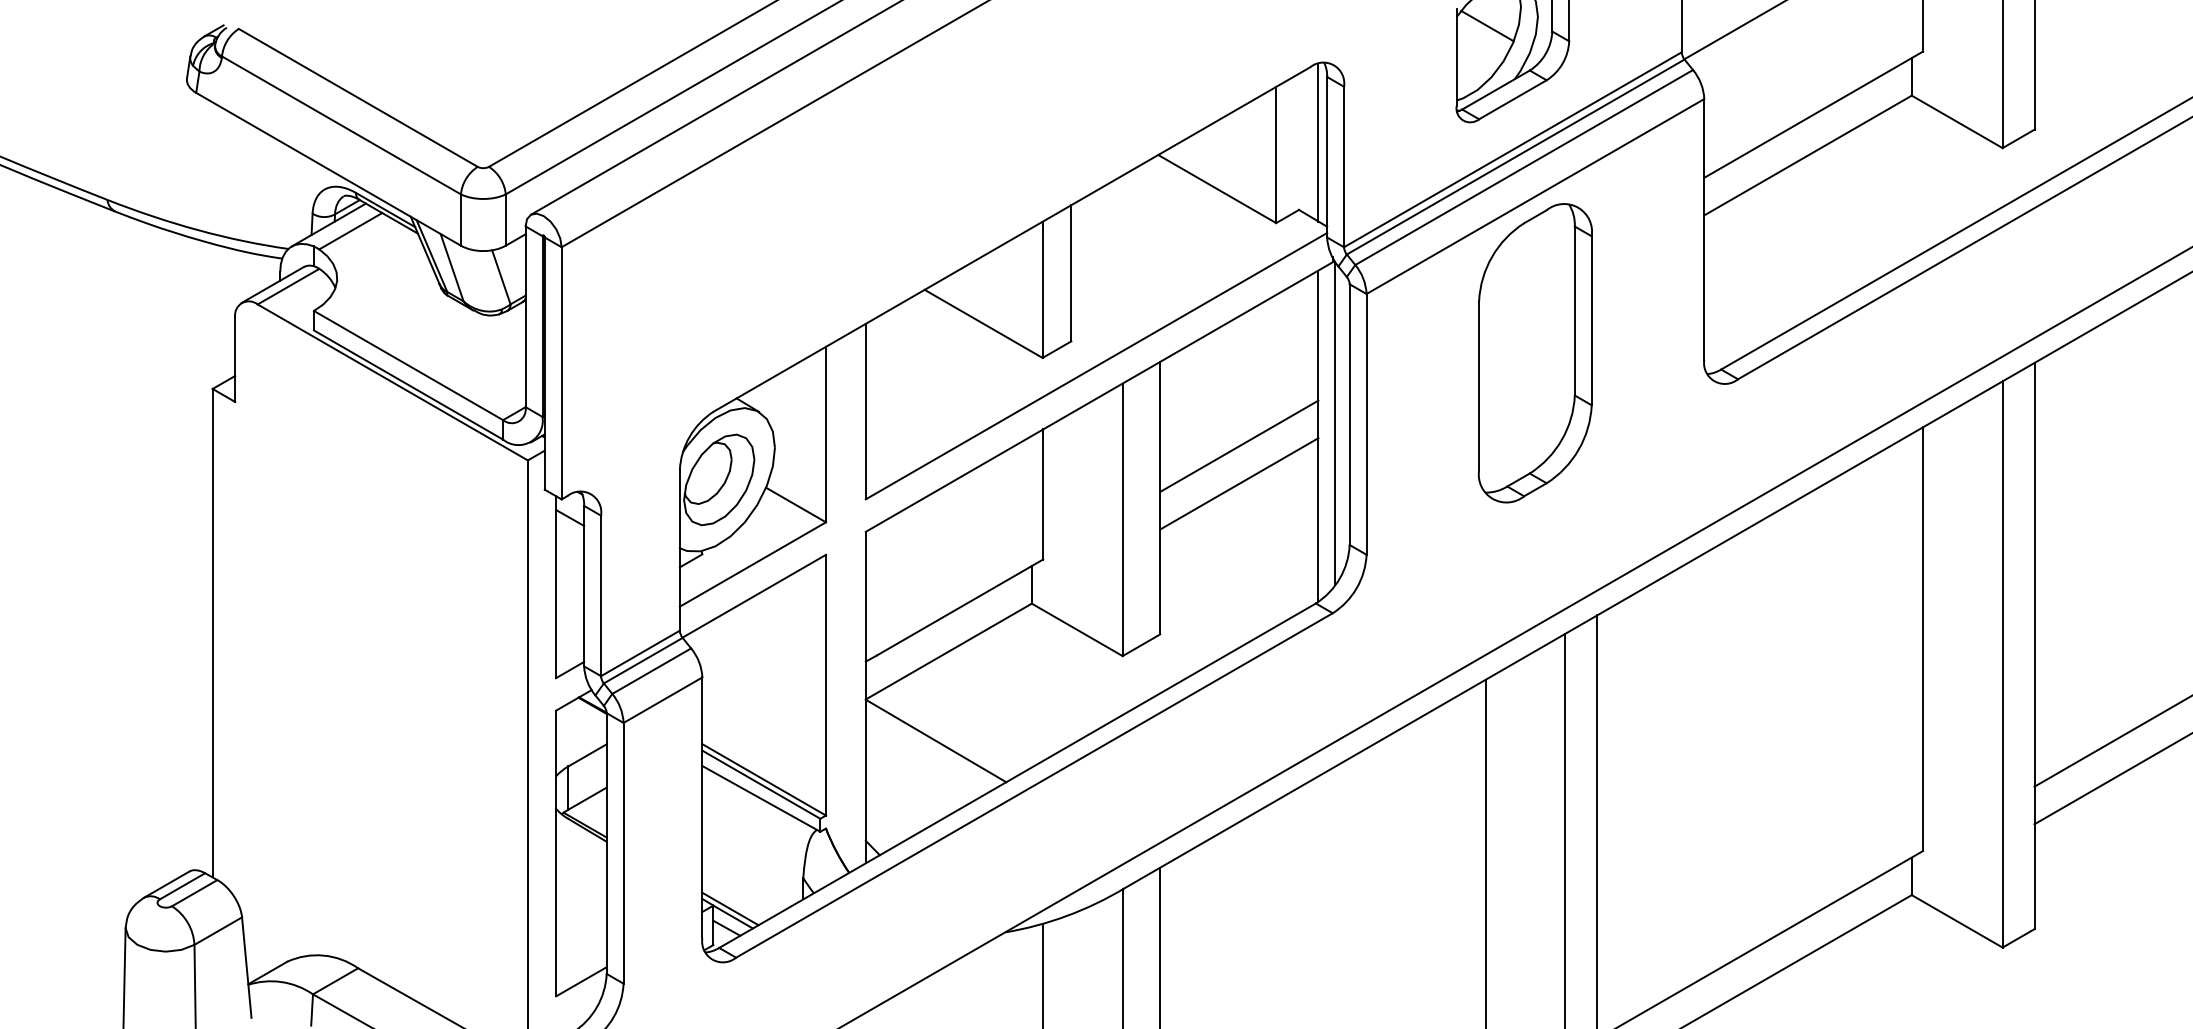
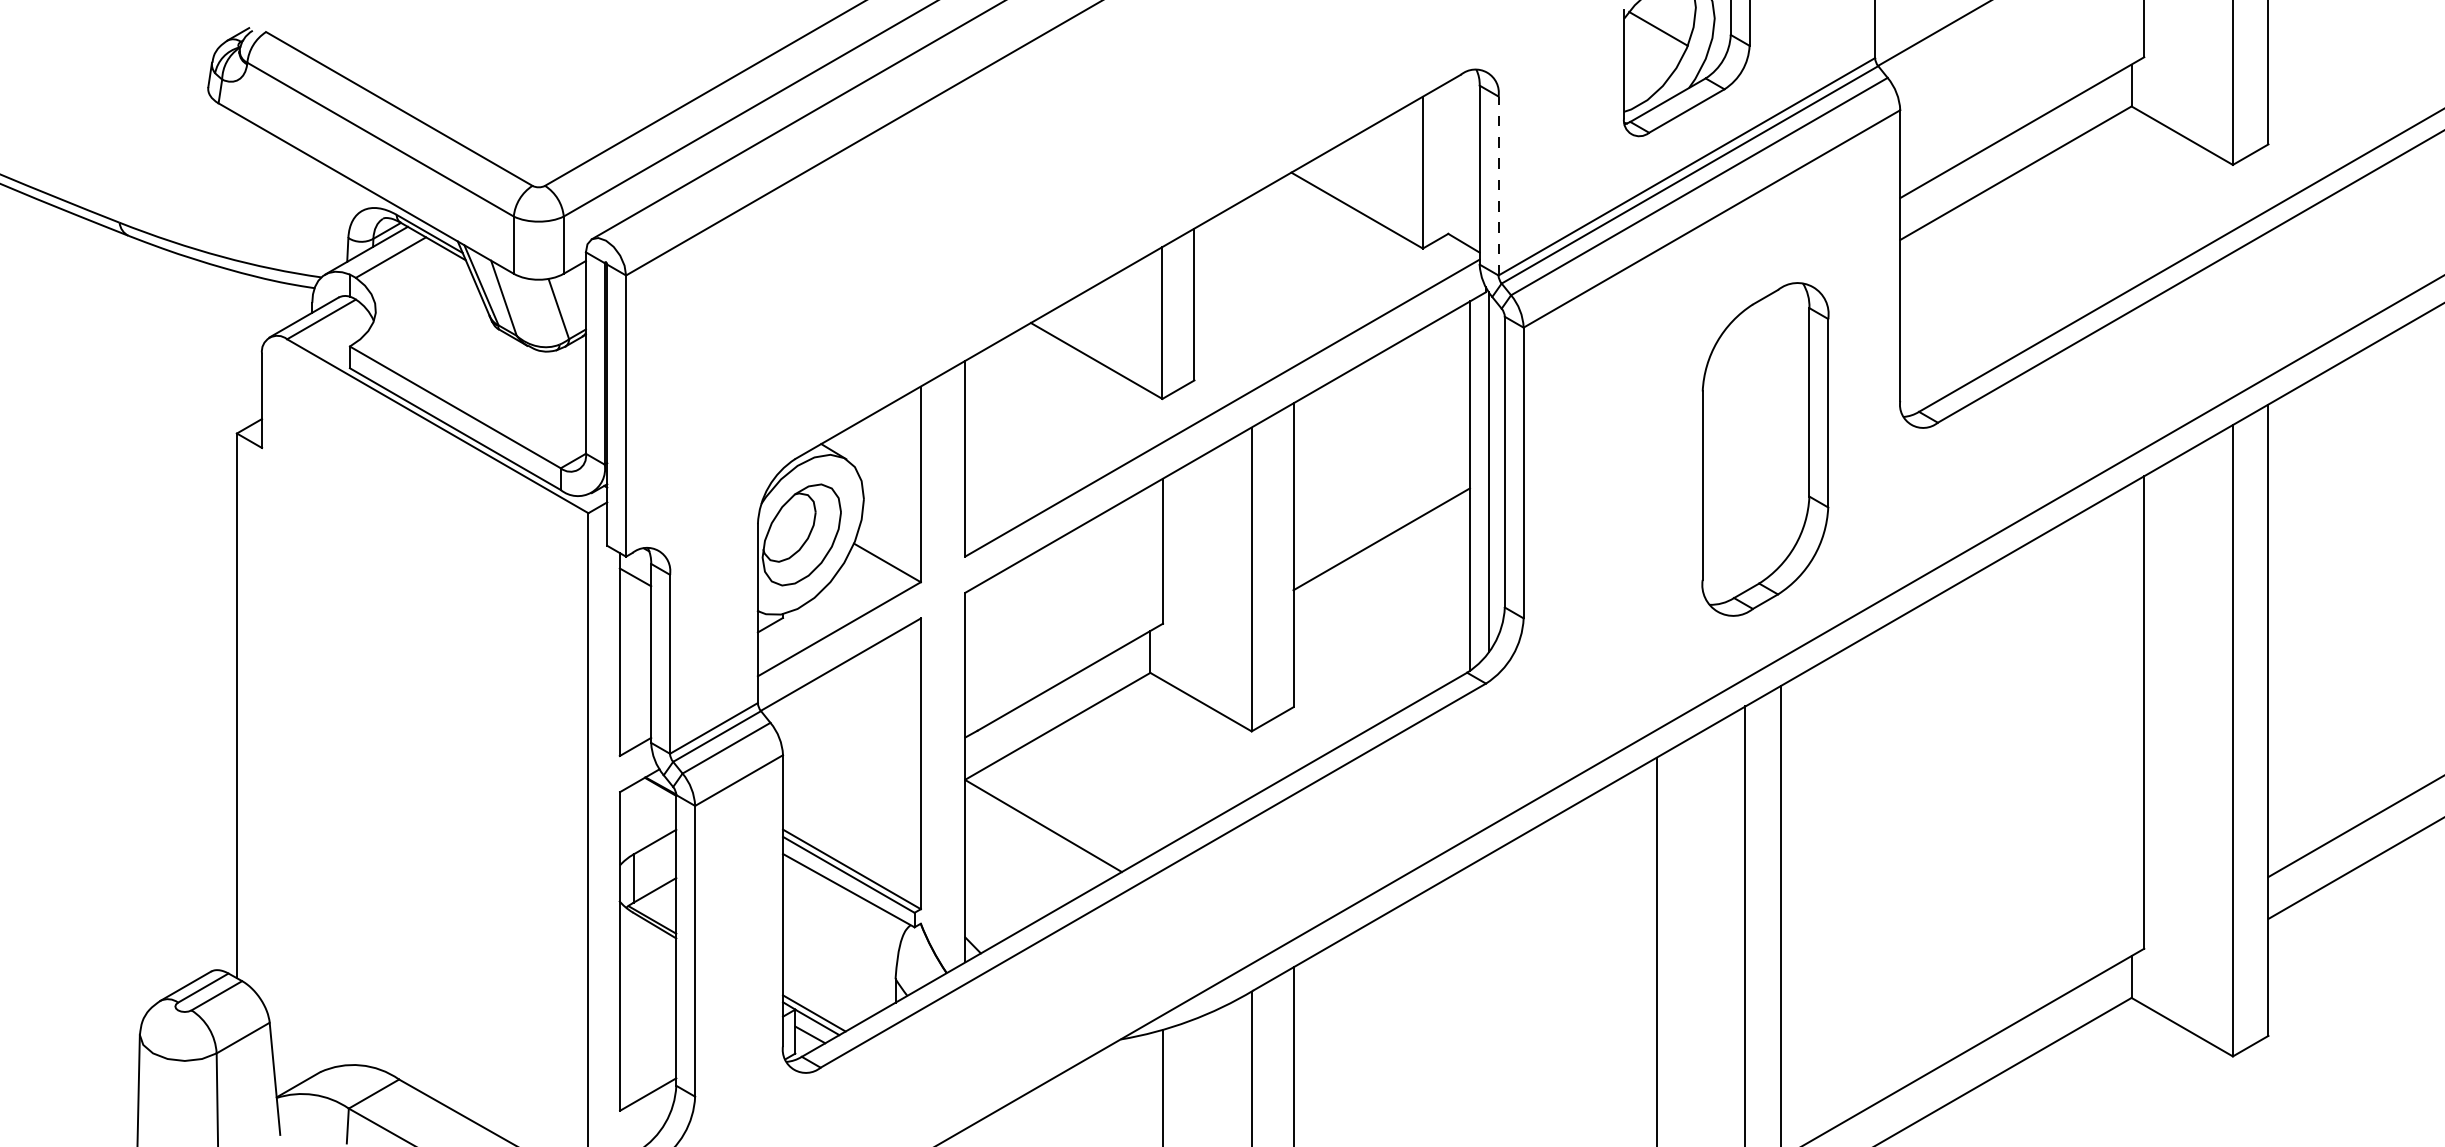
line: (1318, 142) -> (1470, 158), removed
line: (1344, 166) -> (1499, 185), solid -> dashed
part: (1534, 353) -> (1764, 449), moved
line: (1239, 445) -> (1381, 496), removed

